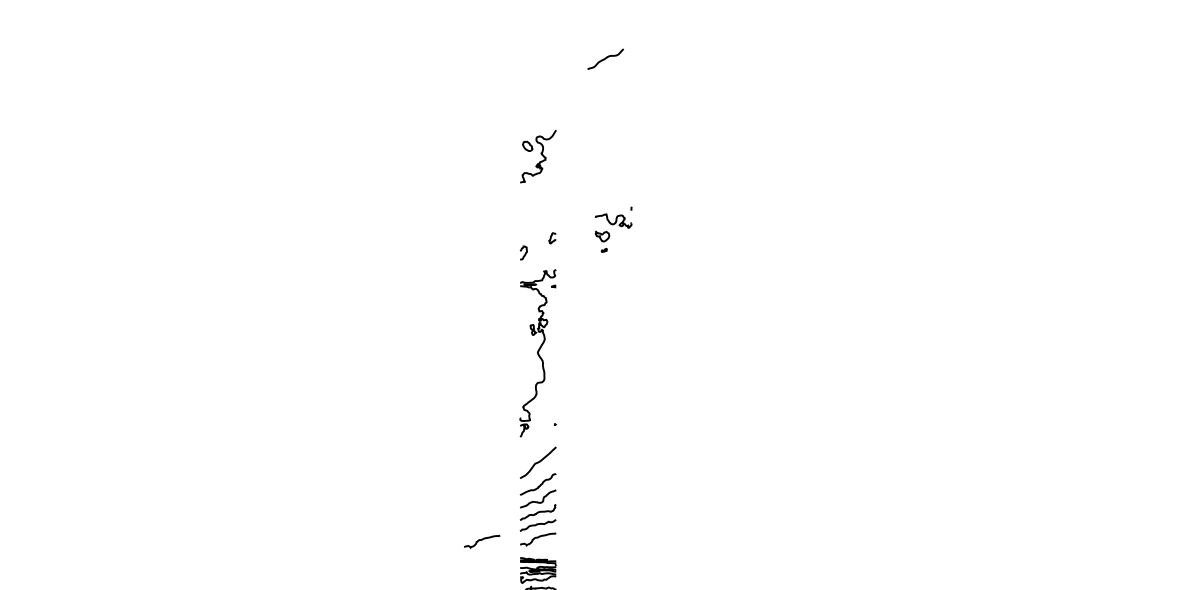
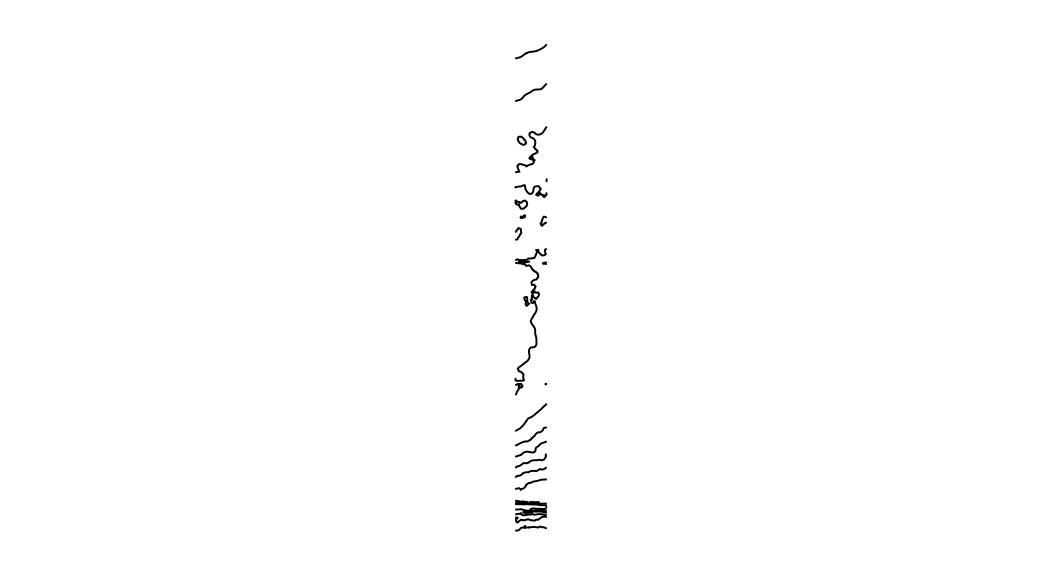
curve: (538, 44) -> (531, 51), added
curve: (606, 59) -> (531, 92), moved
part: (613, 229) -> (530, 198), moved
curve: (481, 540) -> (481, 485), removed

